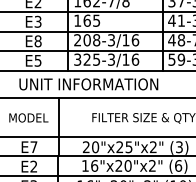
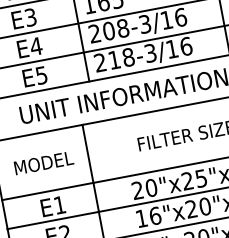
text: (37, 41) -> (35, 46), E8 -> E4
text: (87, 59) -> (114, 59), 325-3/16 -> 218-3/16
text: (33, 146) -> (58, 204), E7 -> E1

